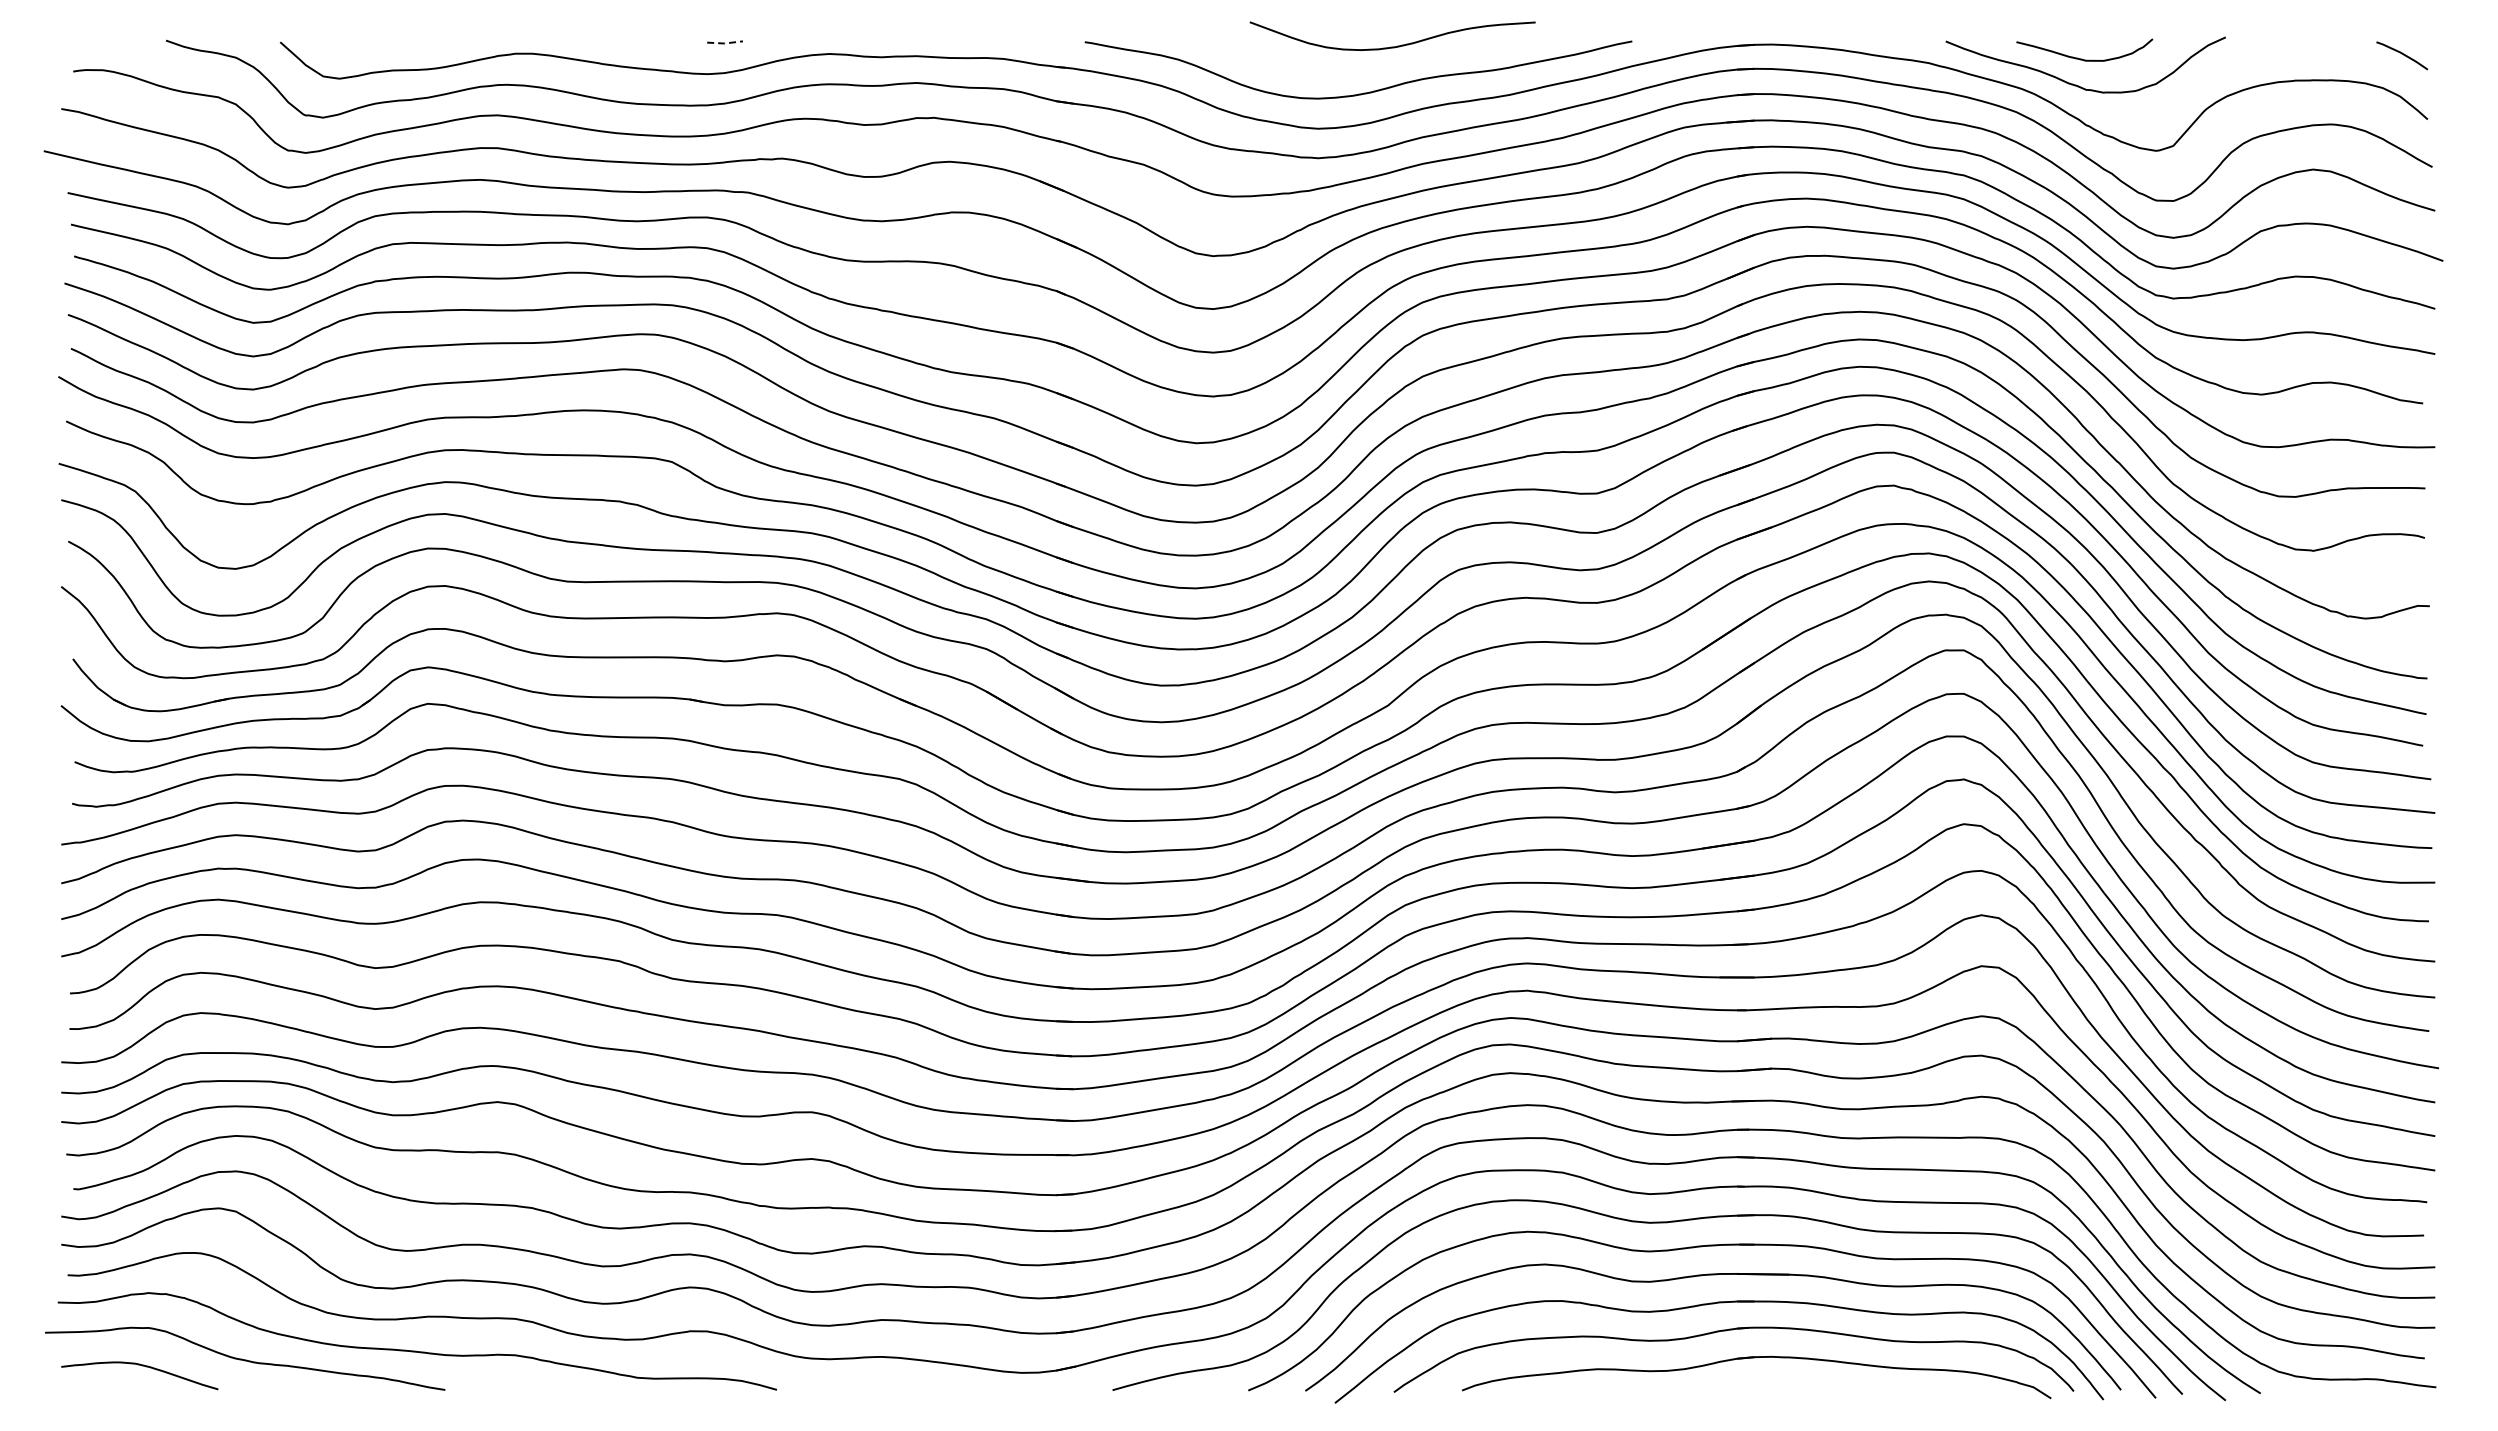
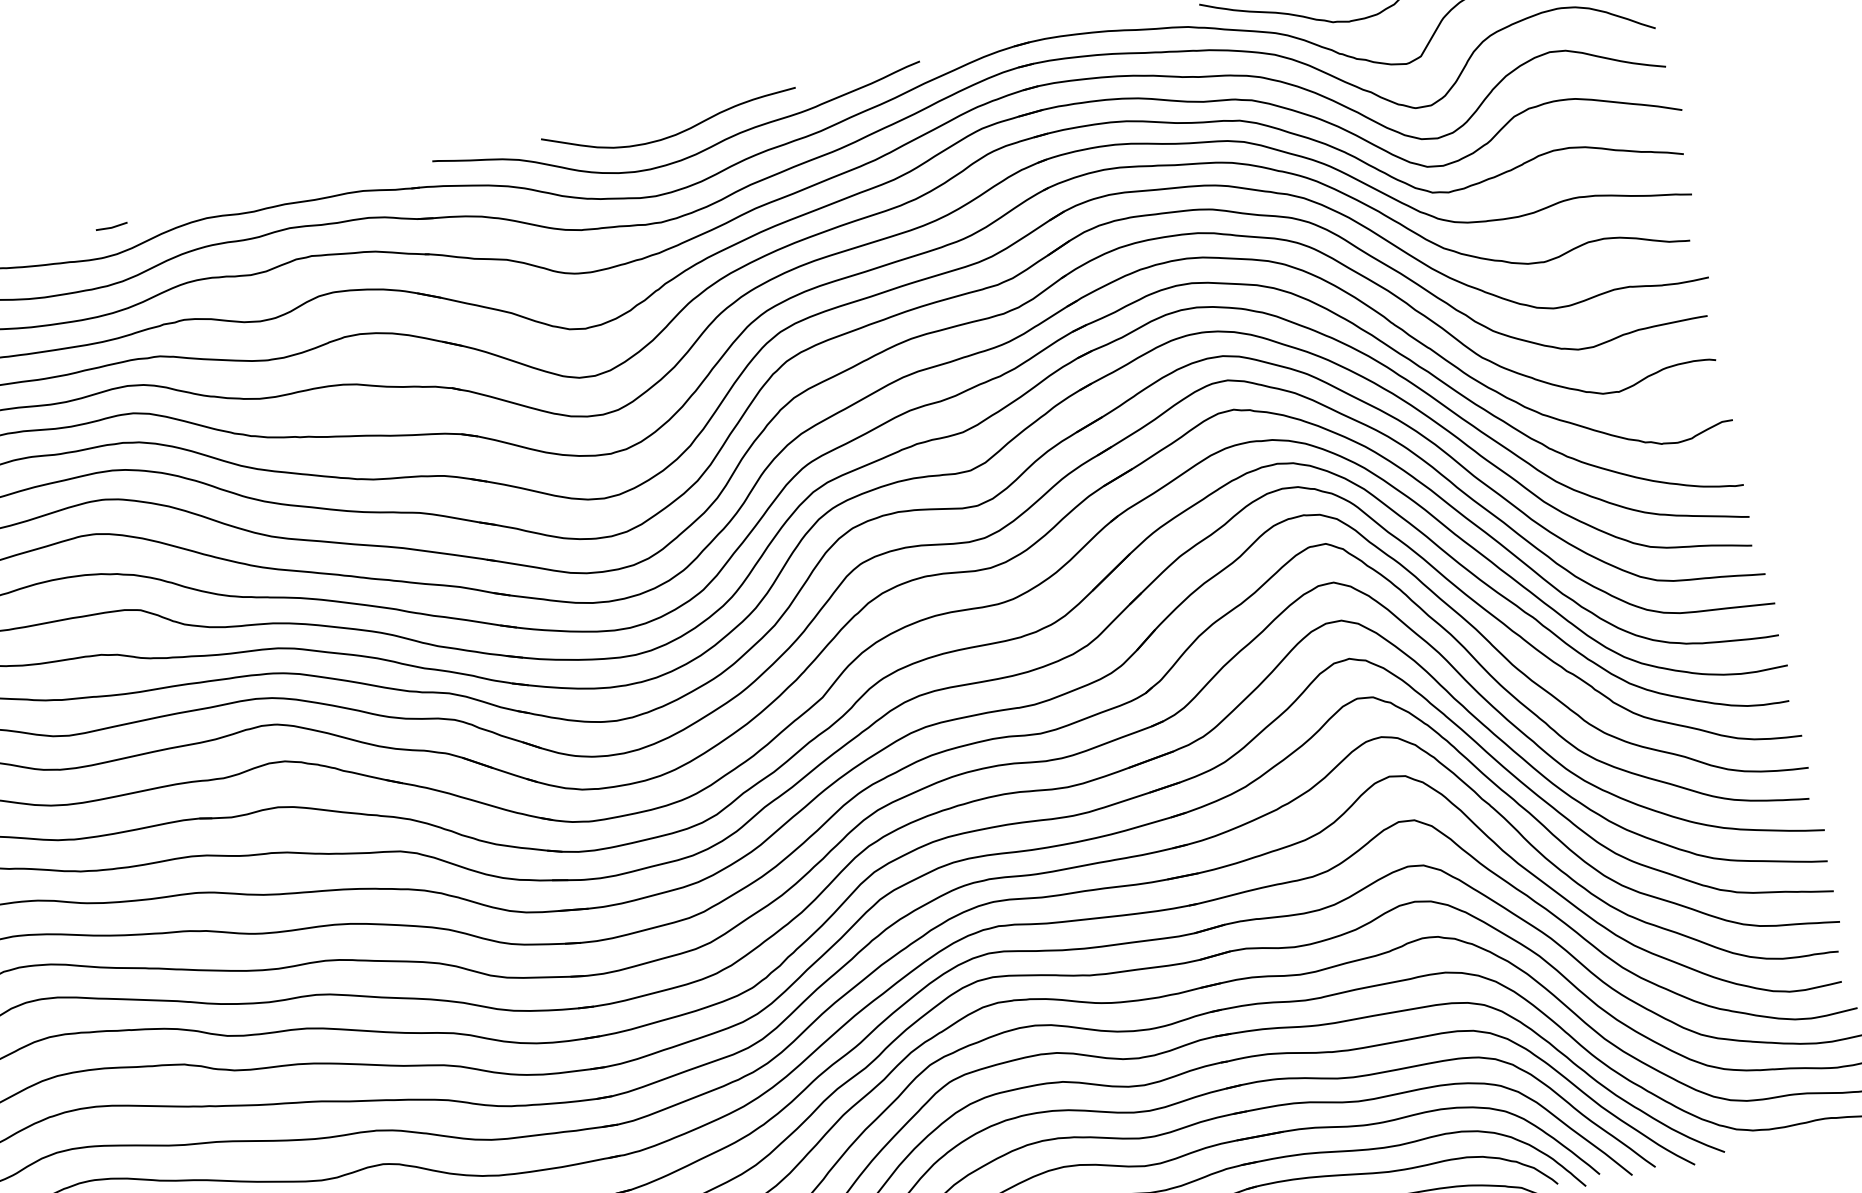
line: (724, 43) -> (111, 227), dashed -> solid
curve: (1392, 46) -> (672, 135), moved

